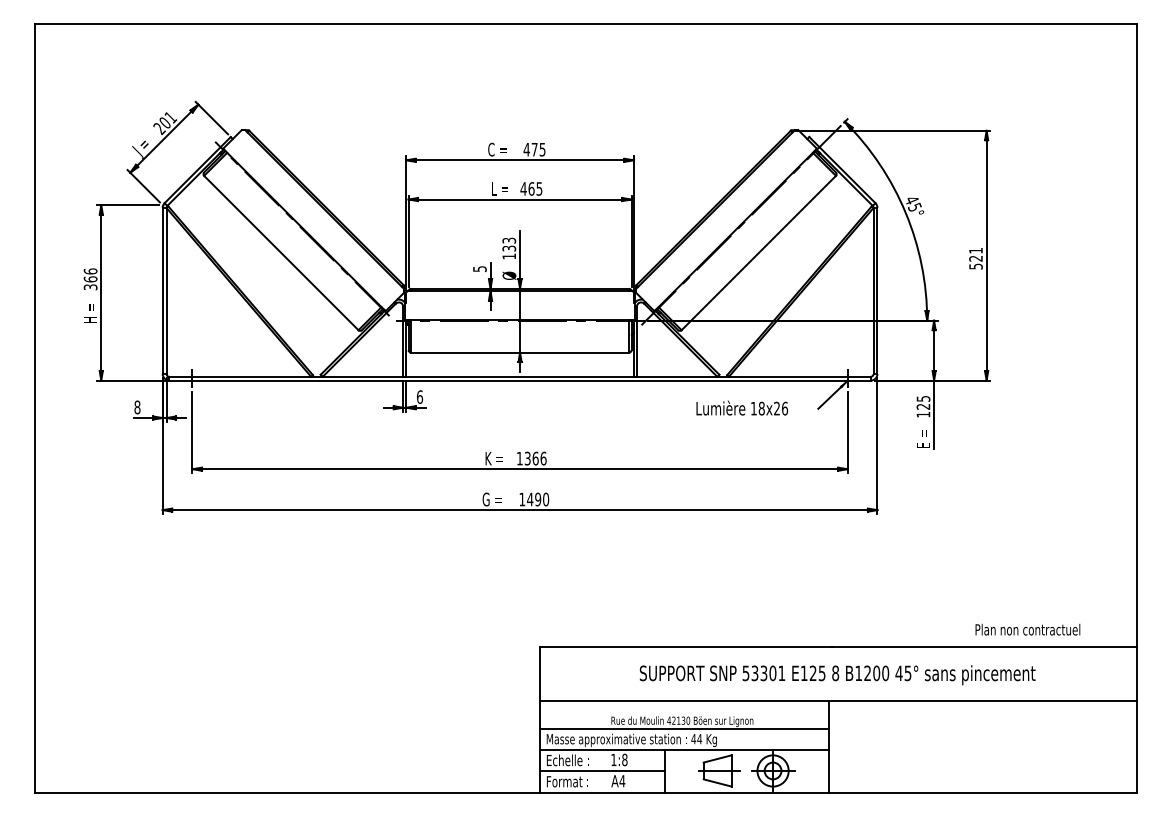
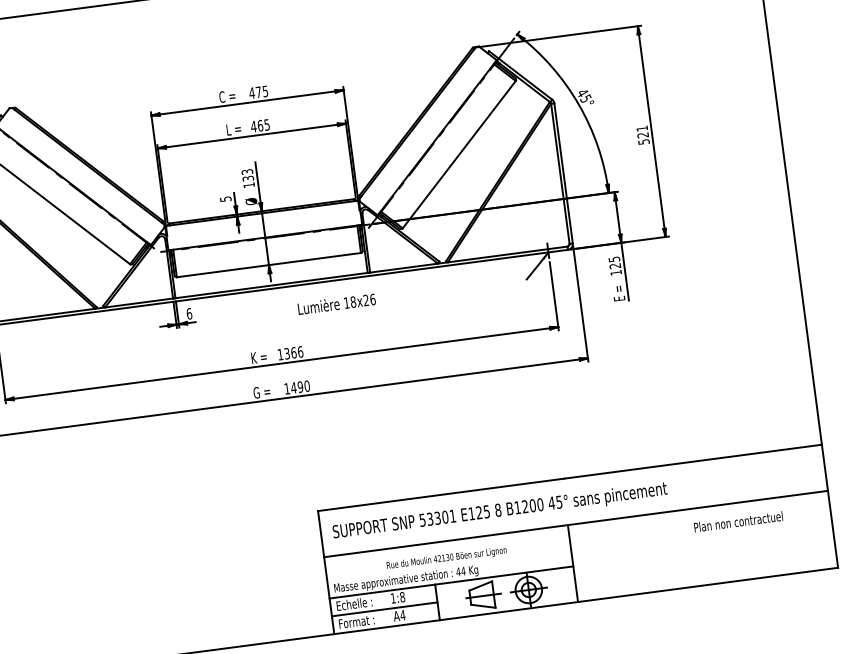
text: (742, 407) -> (336, 303), moved
text: (1027, 629) -> (738, 521), moved
text: (837, 675) -> (500, 511), moved
line: (683, 729) -> (448, 564), removed

